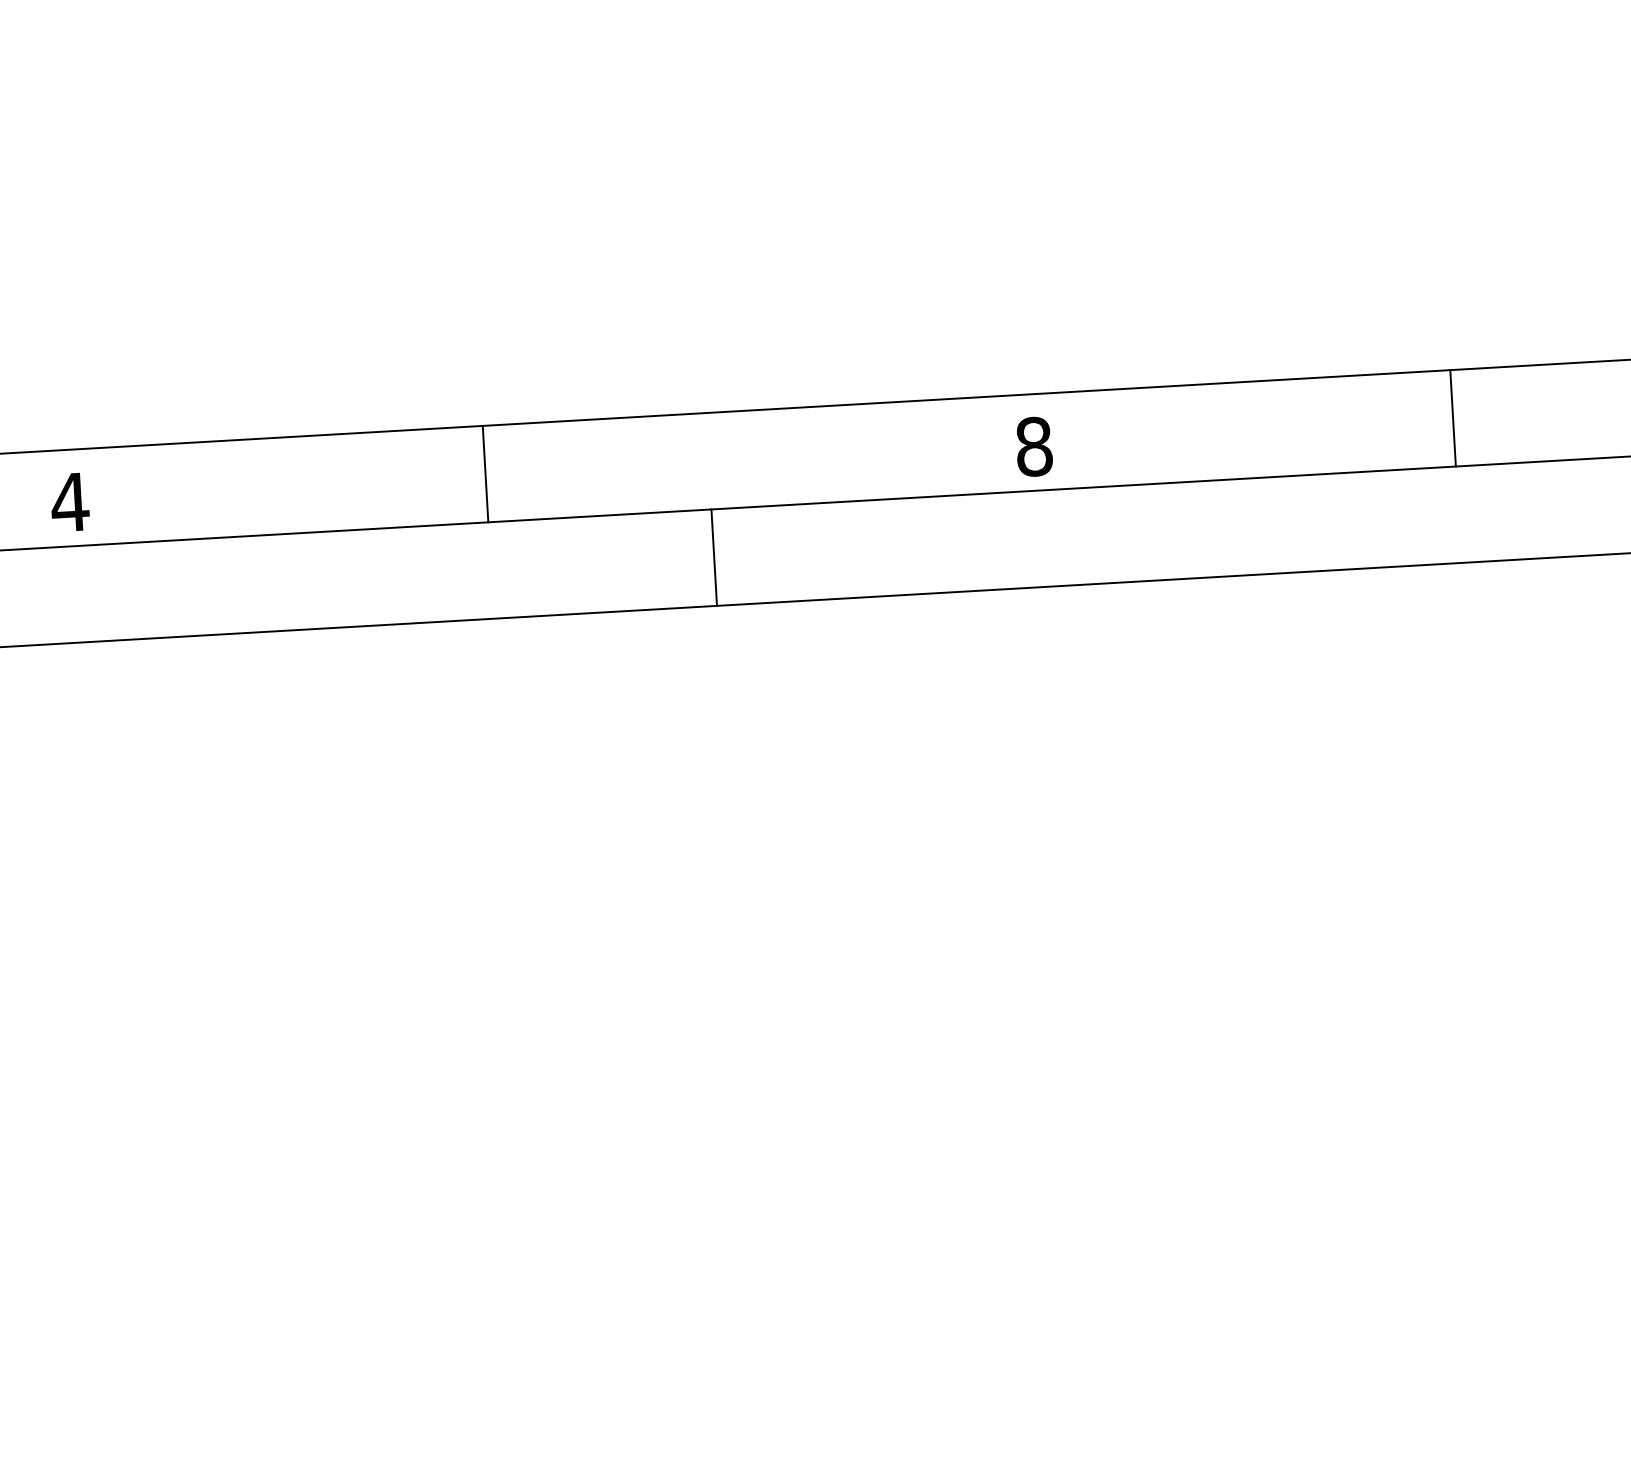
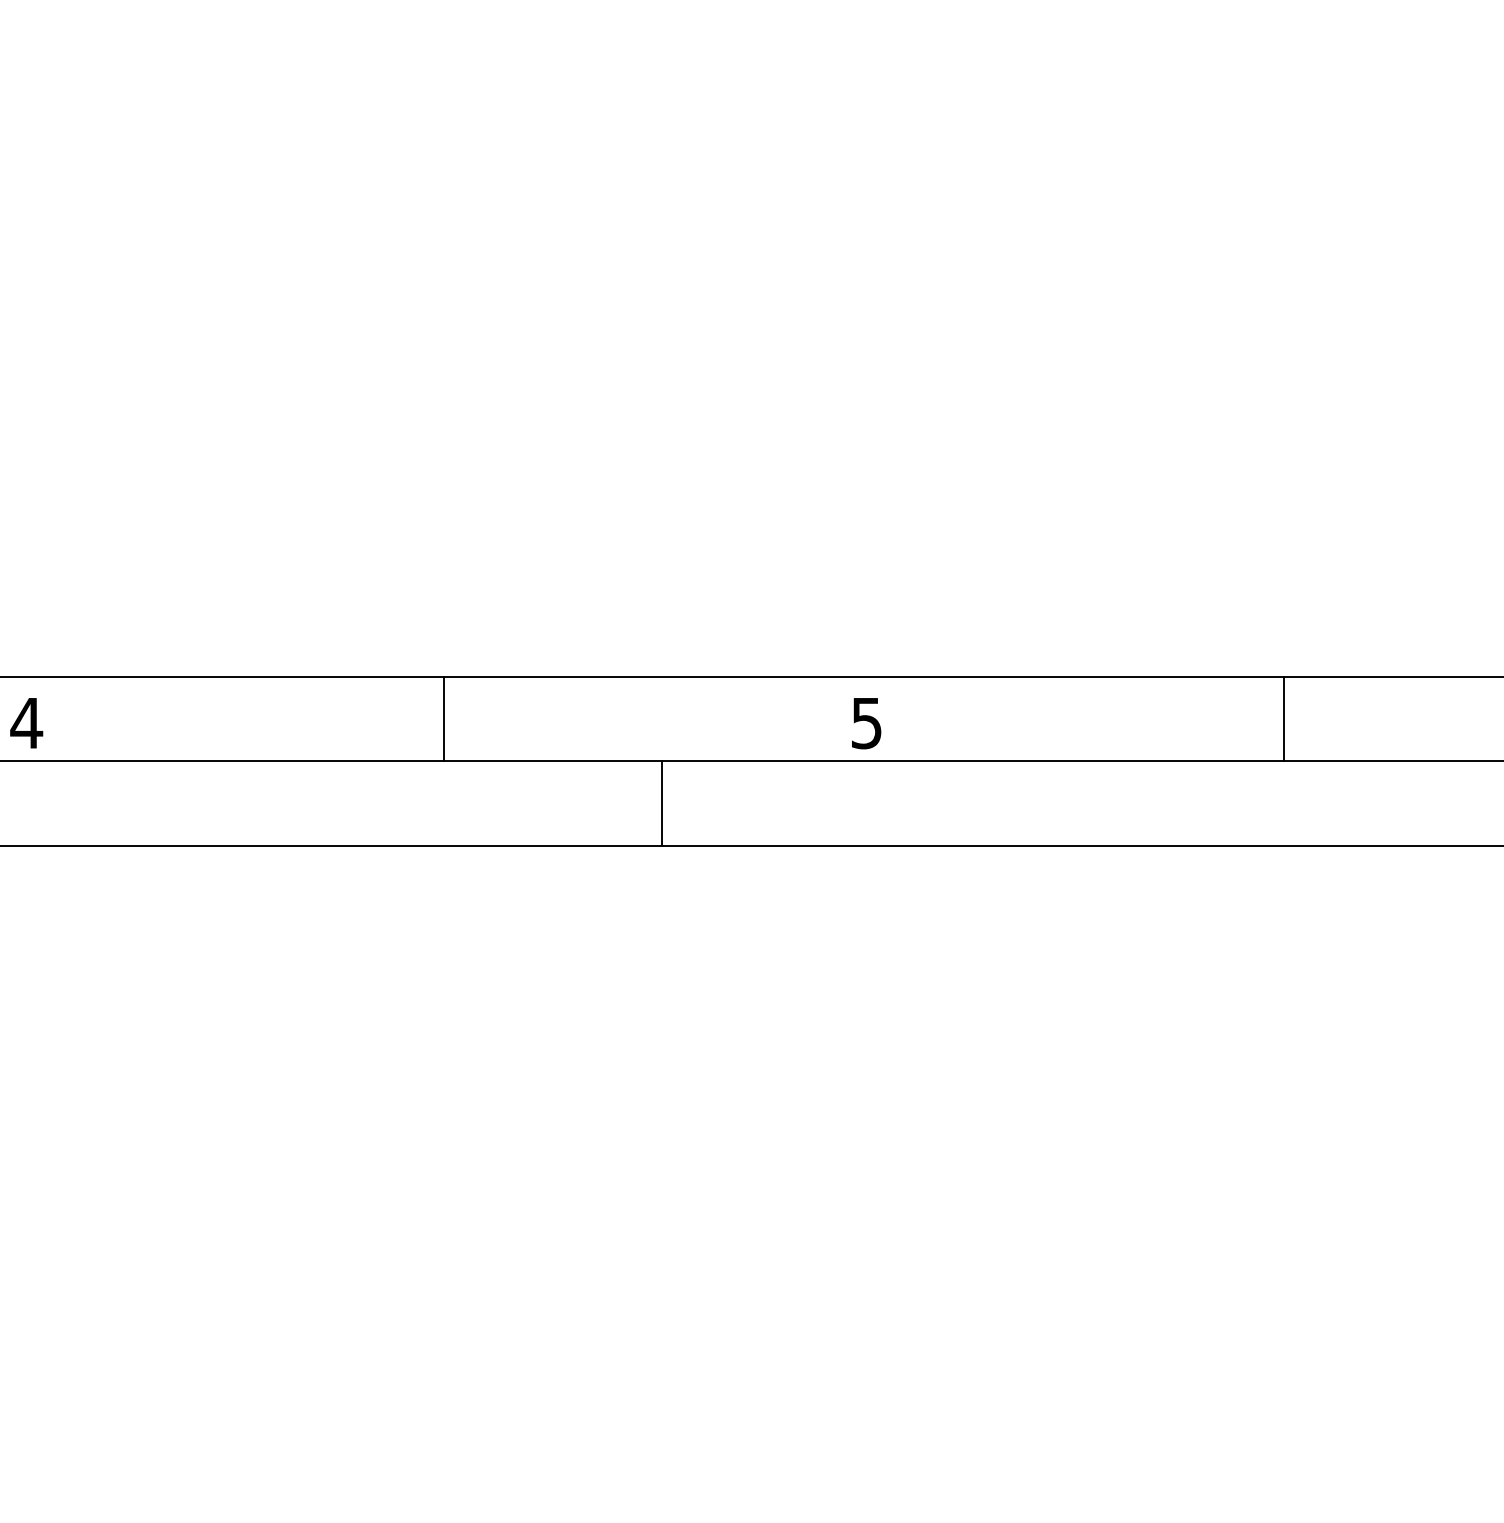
line: (1452, 418) -> (1283, 719), moved
text: (1033, 447) -> (866, 723), 8 -> 5
line: (485, 474) -> (443, 719), moved
line: (714, 557) -> (662, 803), moved

